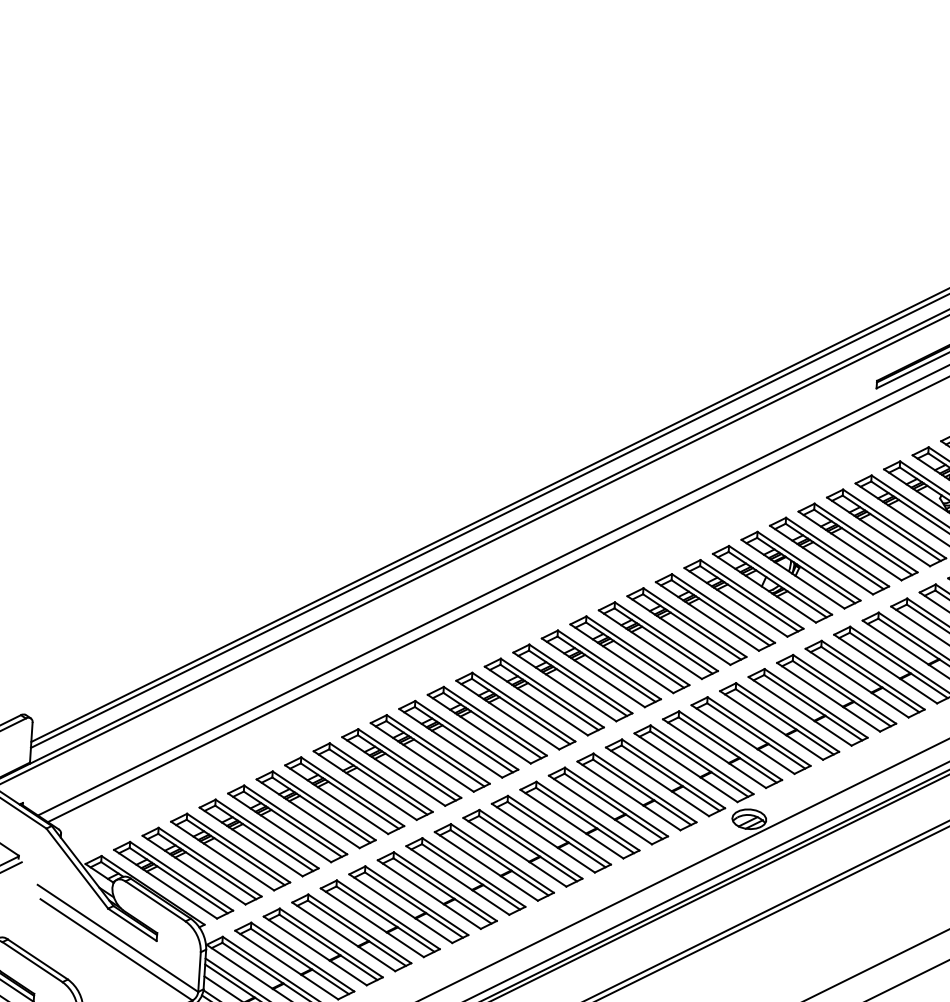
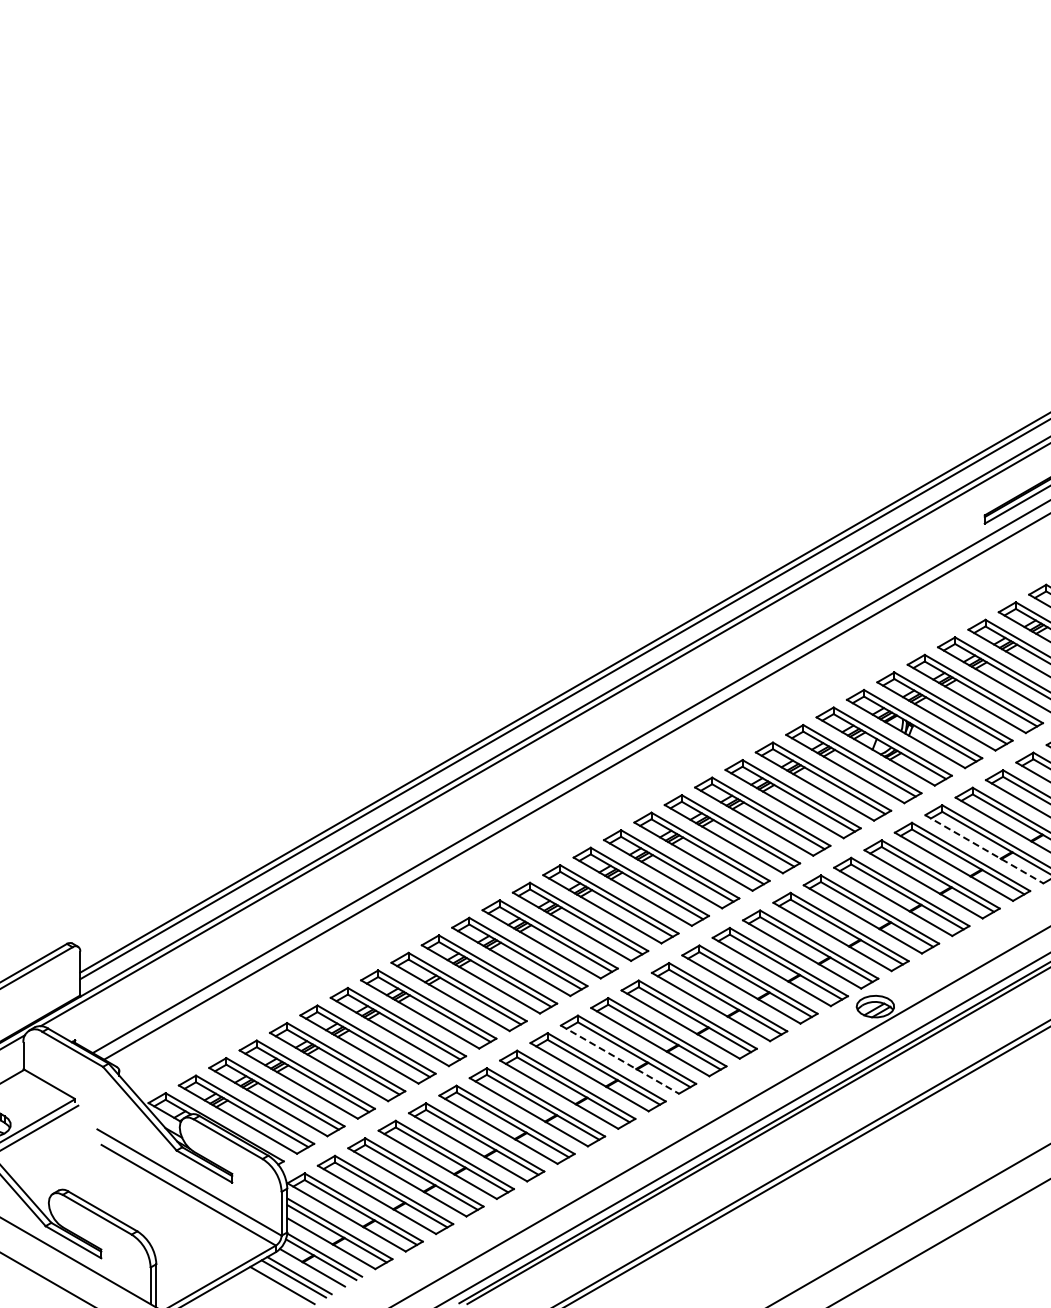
line: (857, 683) -> (984, 849), solid -> dashed
line: (515, 852) -> (620, 1059), solid -> dashed

